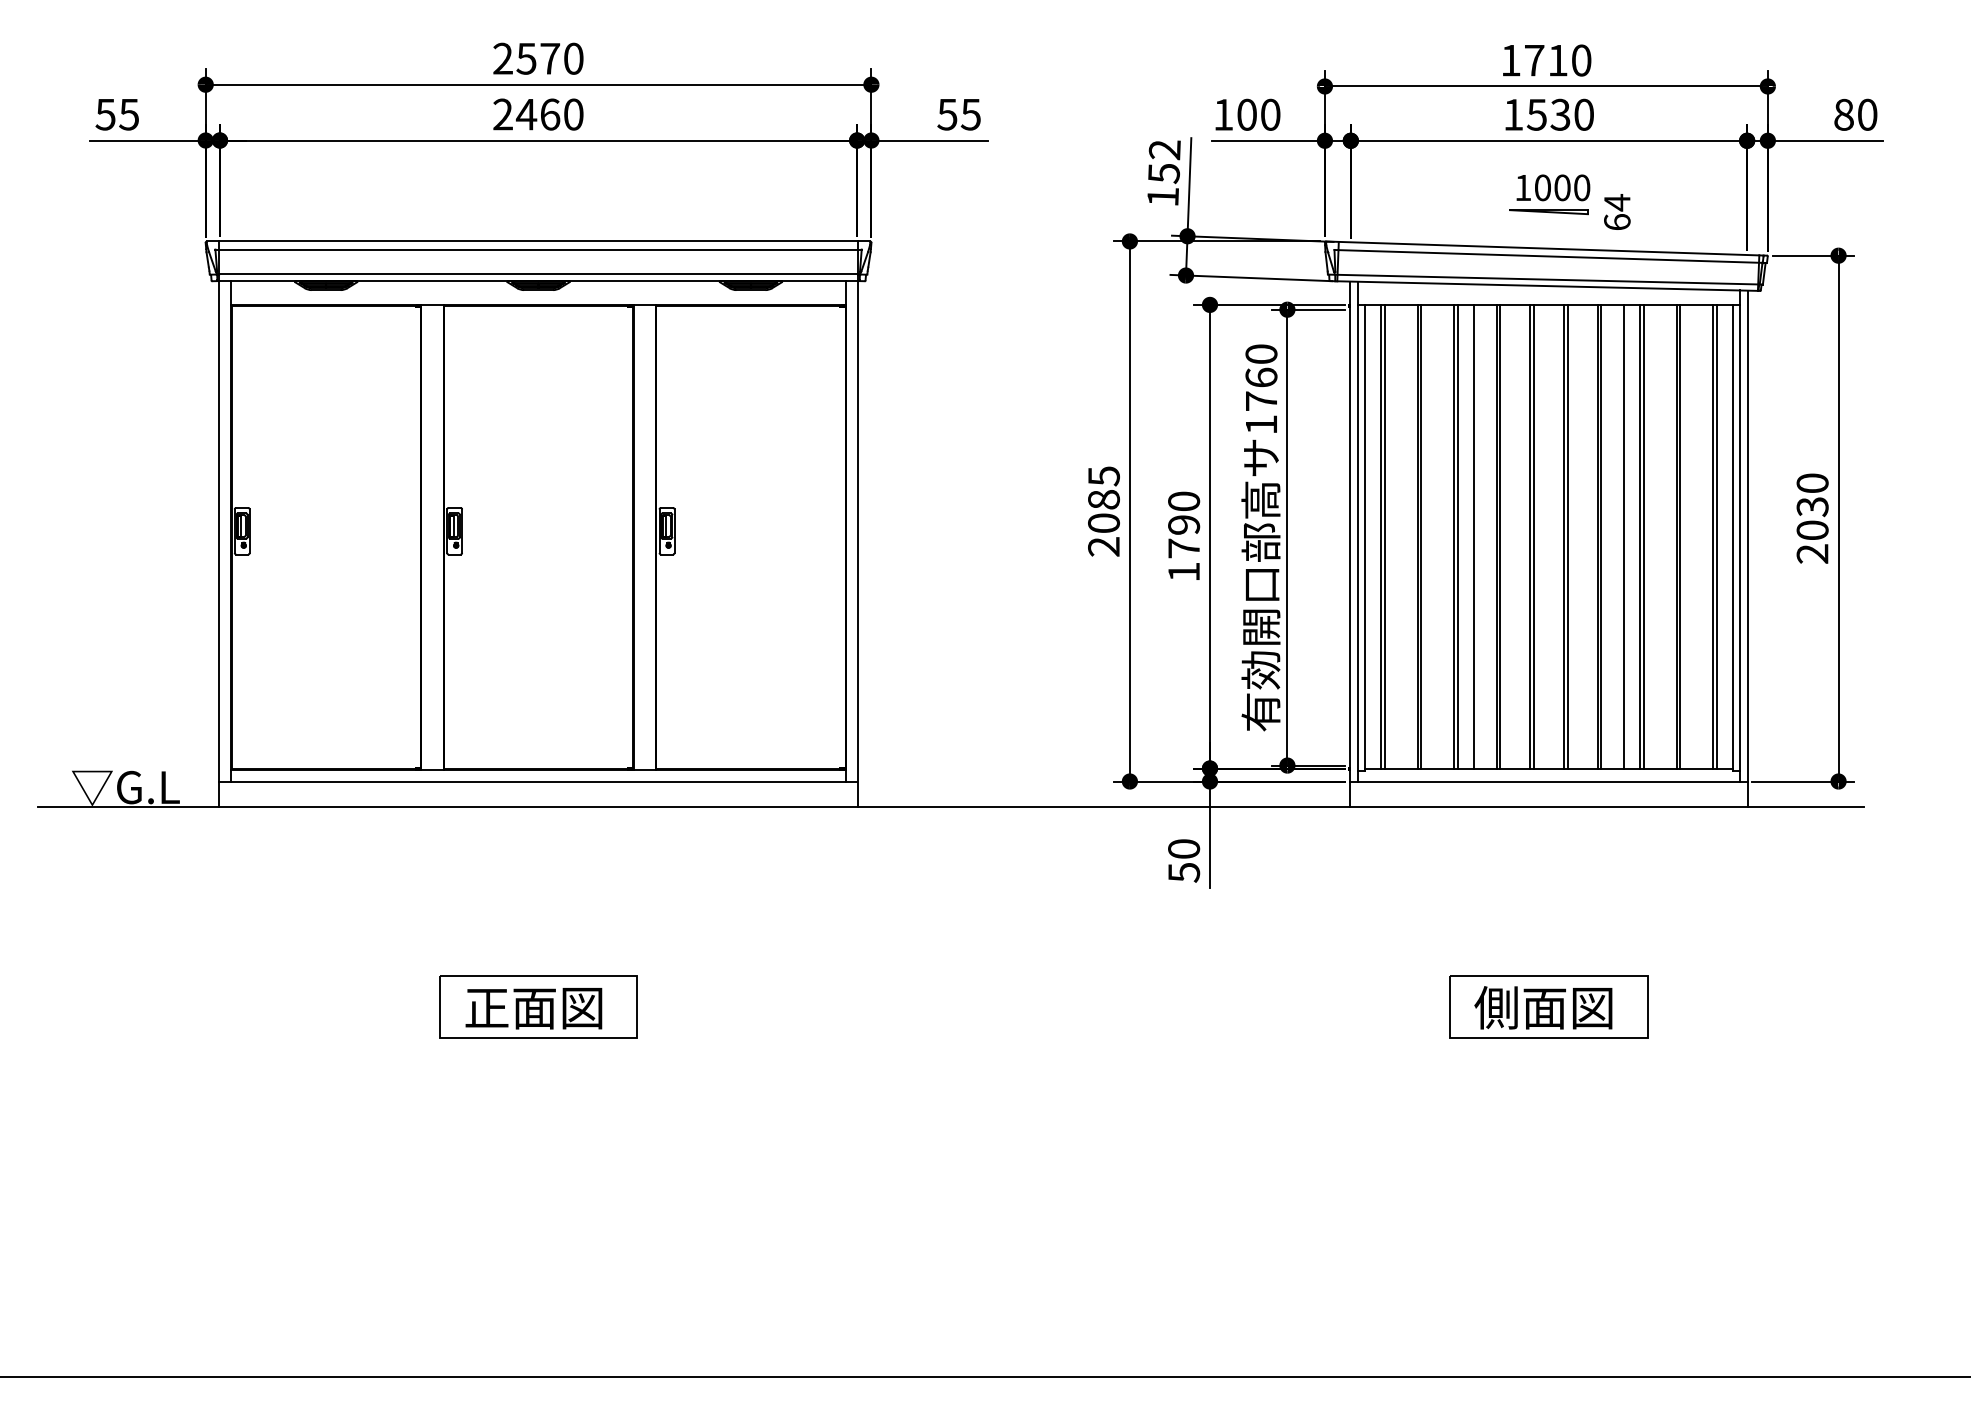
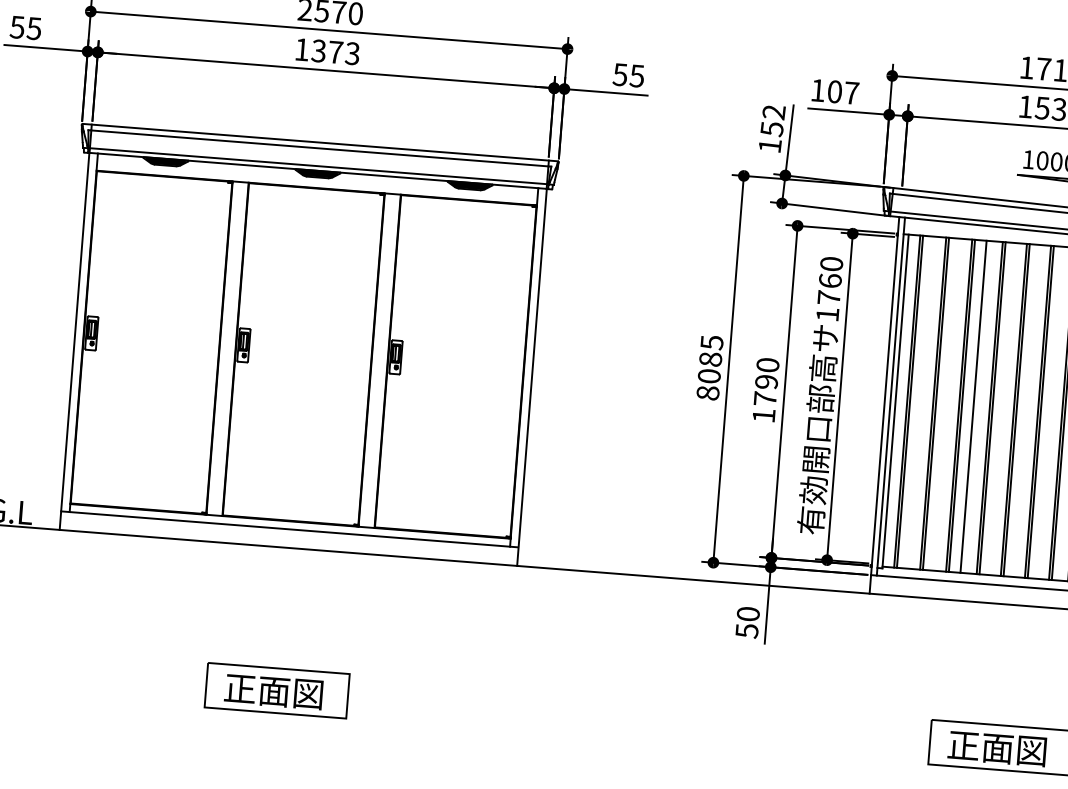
text: (538, 114) -> (327, 51), 2460 -> 1373
text: (1270, 114) -> (851, 92), 100 -> 107
text: (1103, 546) -> (707, 392), 2085 -> 8085
text: (1496, 1007) -> (963, 745), 側面図 -> 正面図

